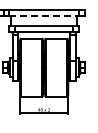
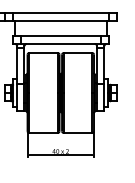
line: (44, 15) -> (61, 21), dashed -> solid

